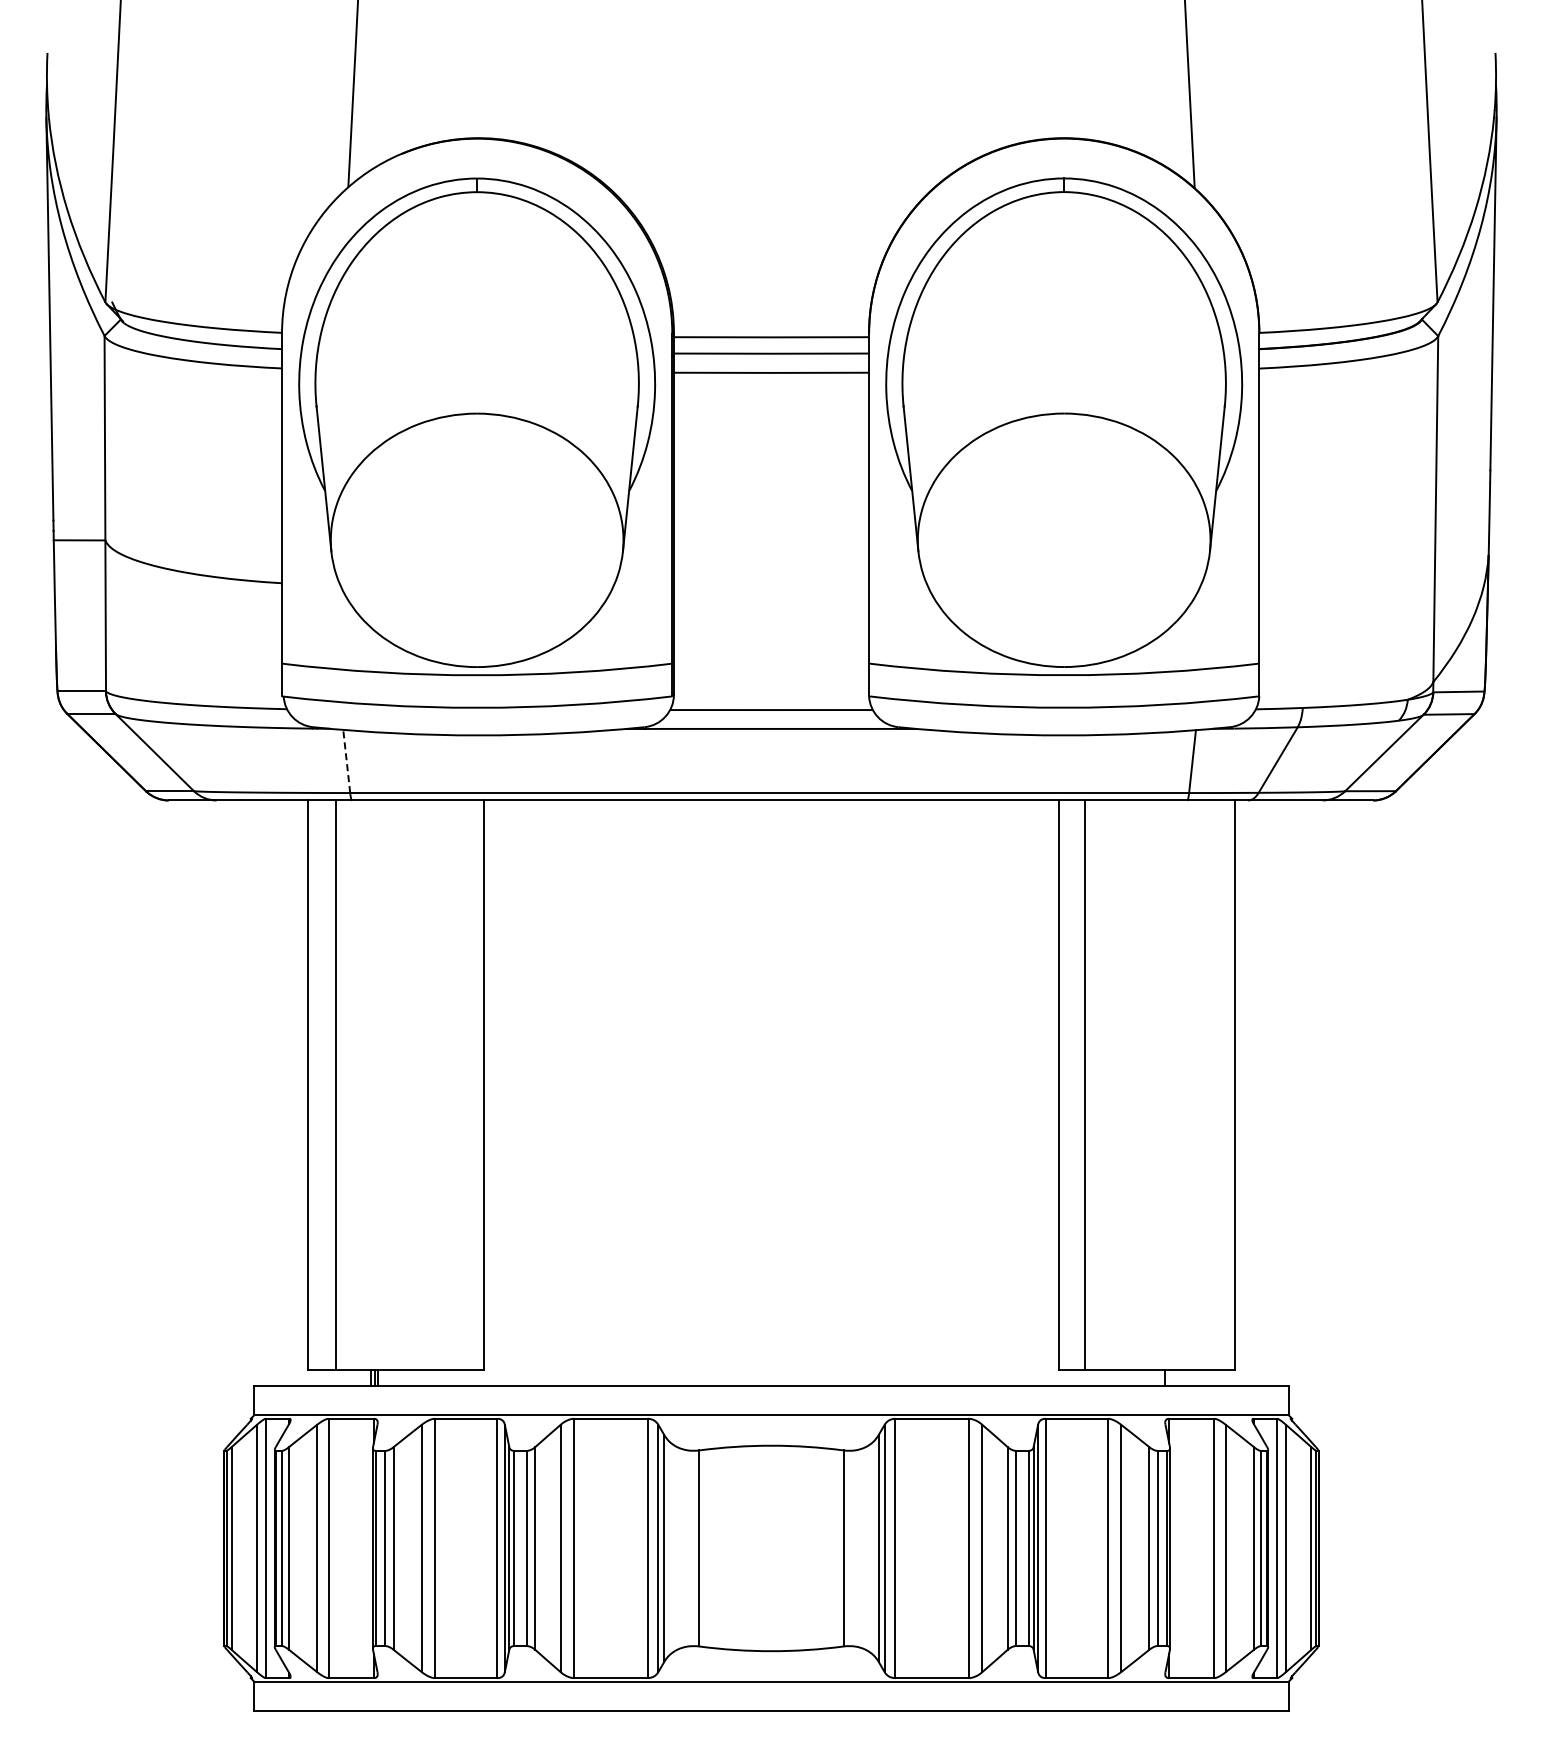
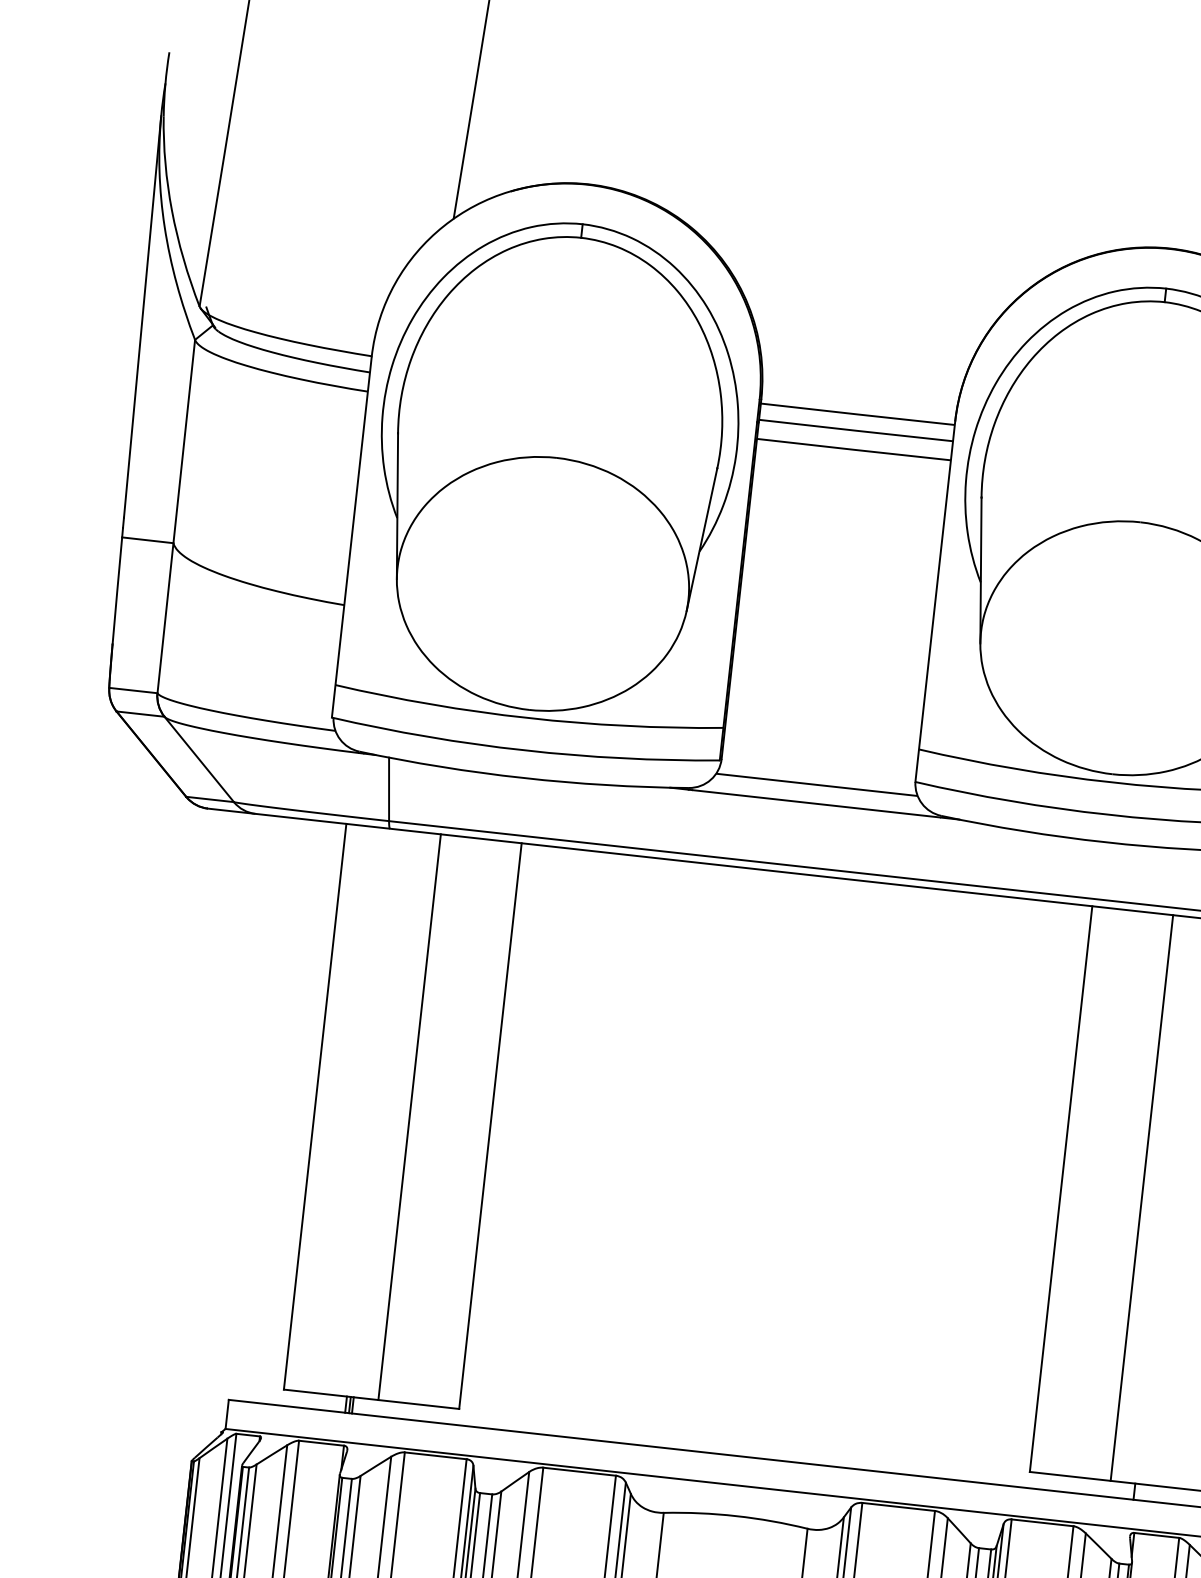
line: (346, 761) -> (388, 789), dashed -> solid
line: (336, 1084) -> (410, 1116), moved
line: (1084, 1084) -> (1141, 1197), moved

